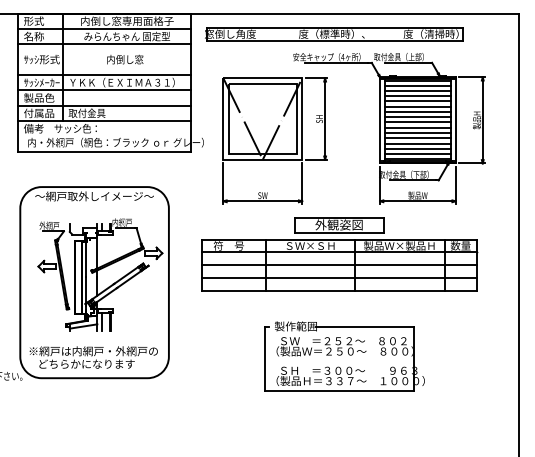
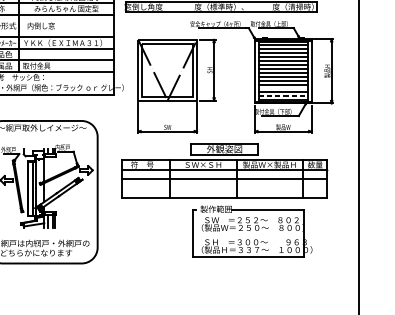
text: (125, 59) -> (41, 25), moved
line: (417, 143) -> (283, 88), removed
line: (418, 154) -> (283, 96), solid -> dashed
line: (338, 278) -> (224, 189), removed
part: (344, 356) -> (252, 231), moved

